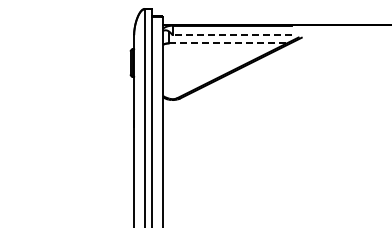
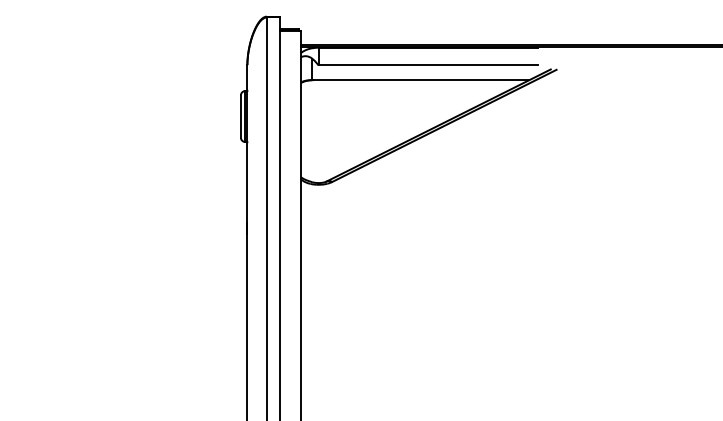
line: (232, 35) -> (428, 65), dashed -> solid
line: (227, 43) -> (419, 80), dashed -> solid

